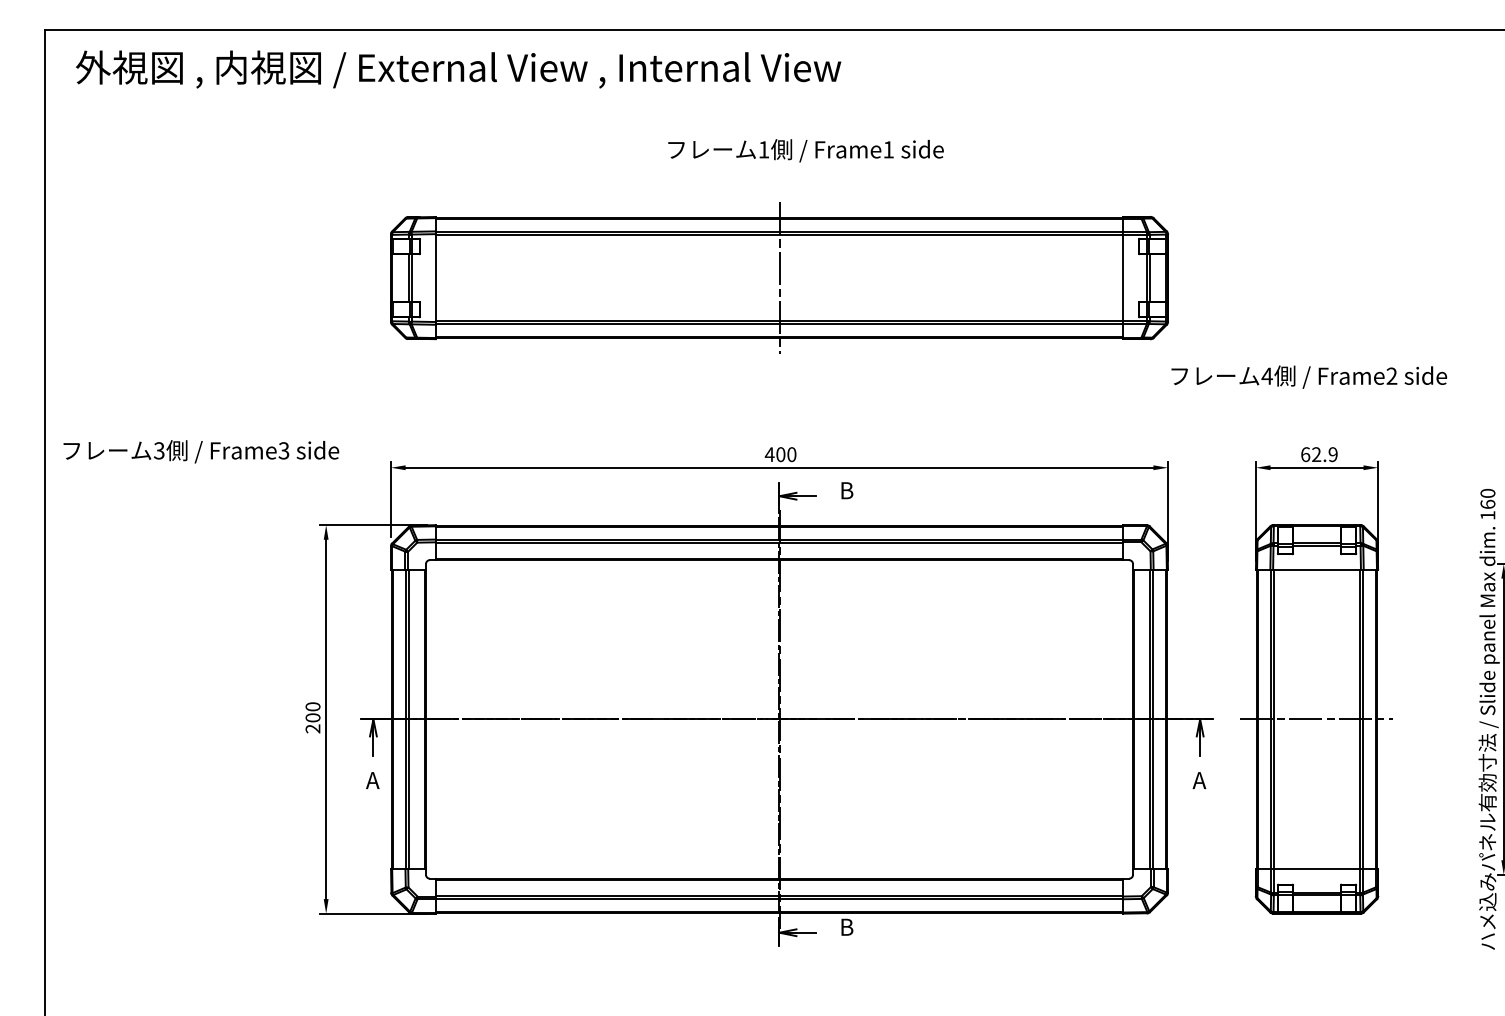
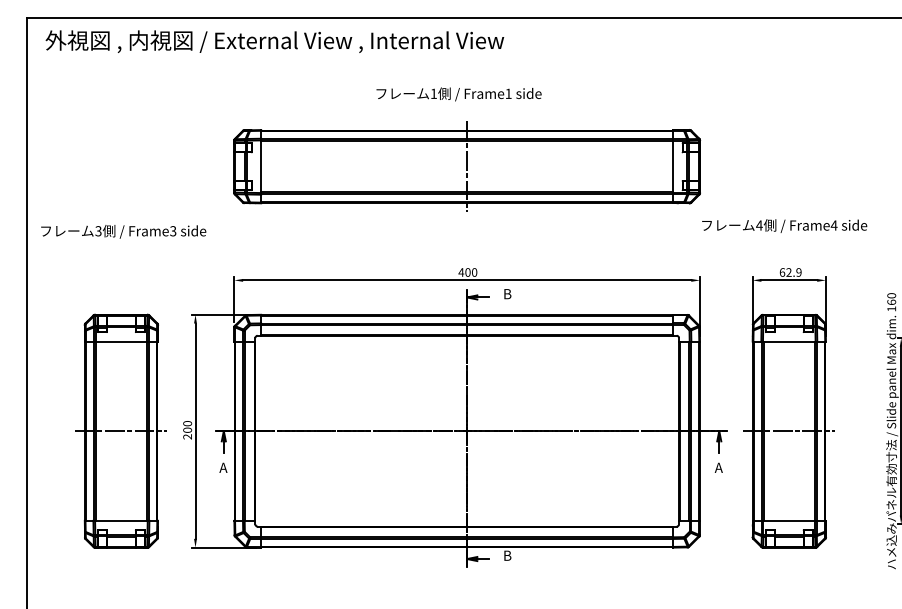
text: (805, 150) -> (458, 94), moved
text: (1390, 376) -> (833, 225), Frame2 -> Frame4
text: (200, 451) -> (123, 231), moved
part: (200, 718) -> (120, 430), added

